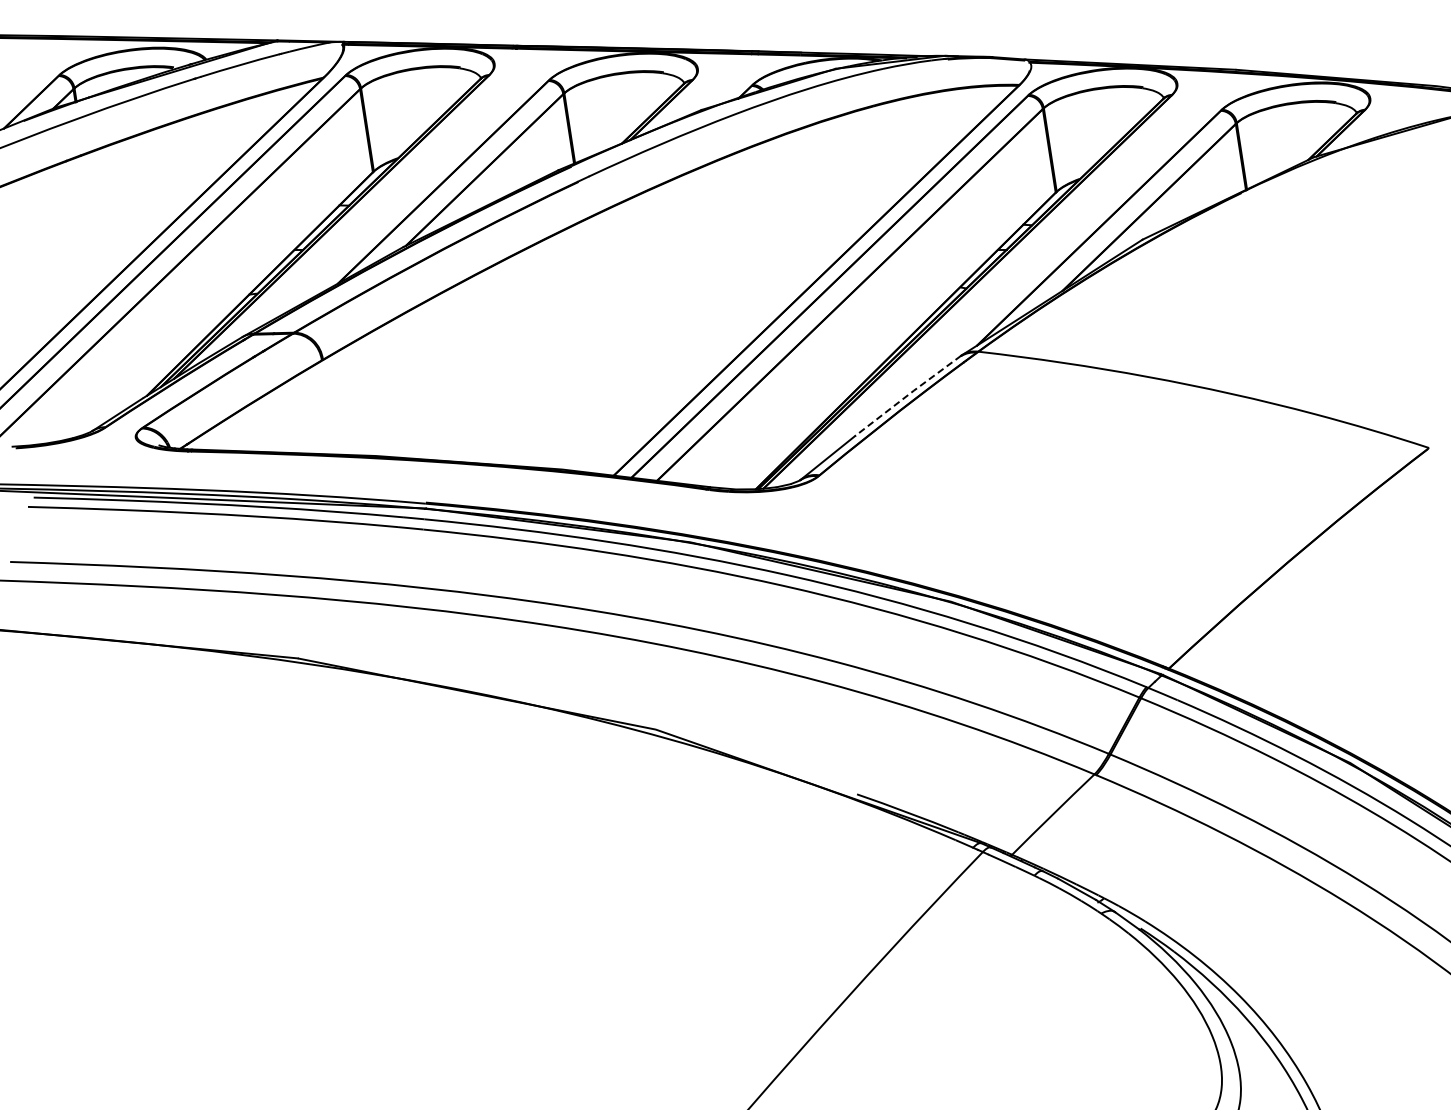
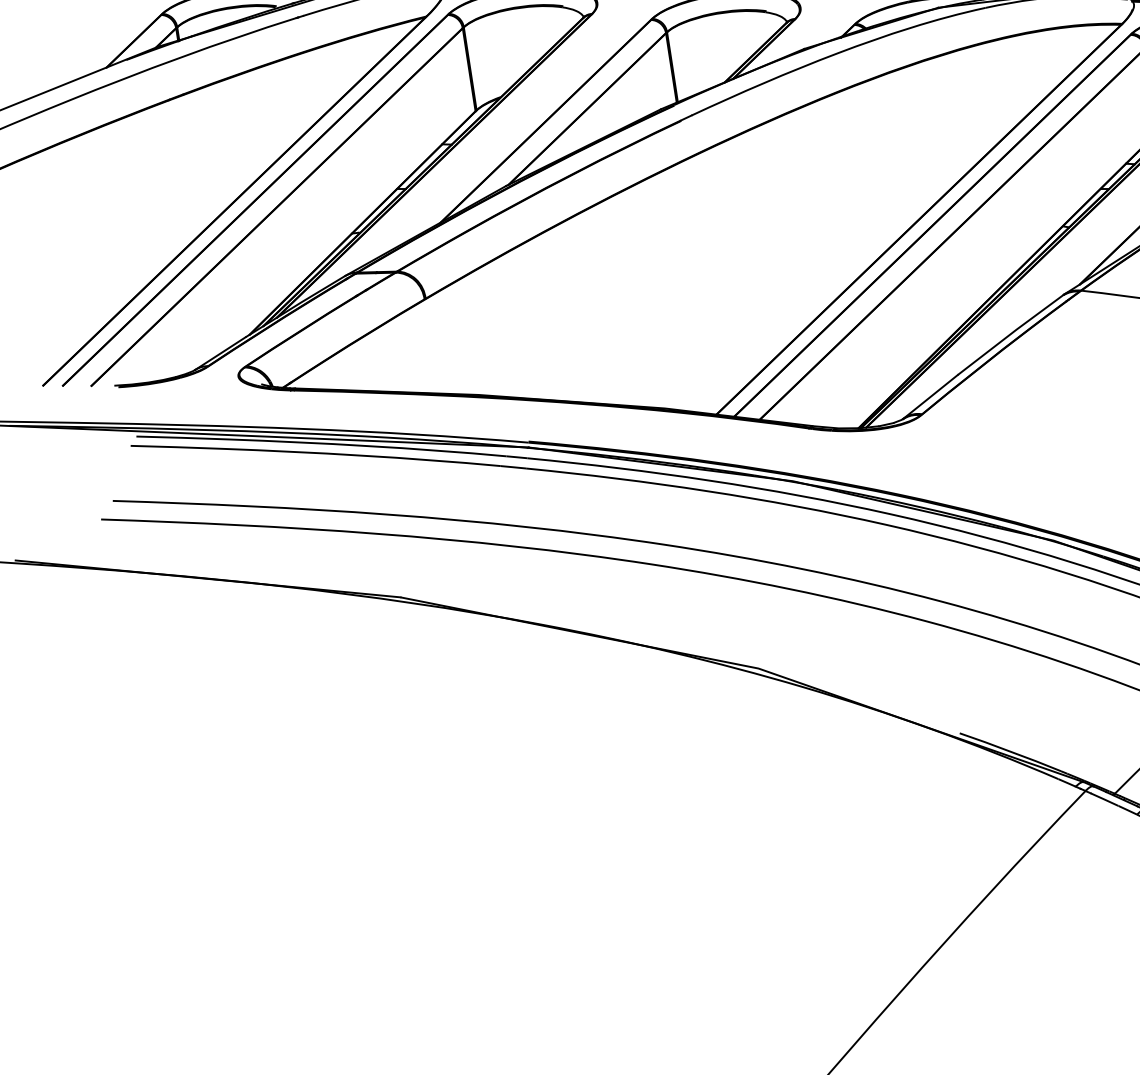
line: (907, 395) -> (1010, 334), dashed -> solid

